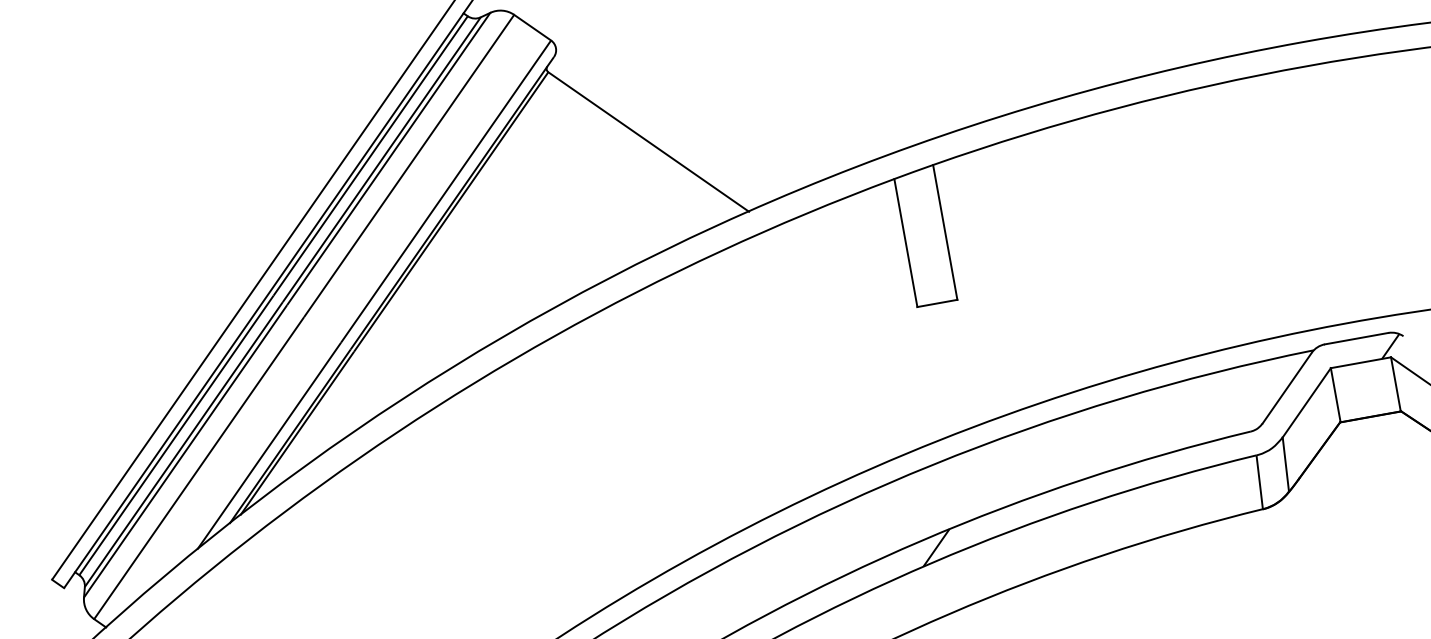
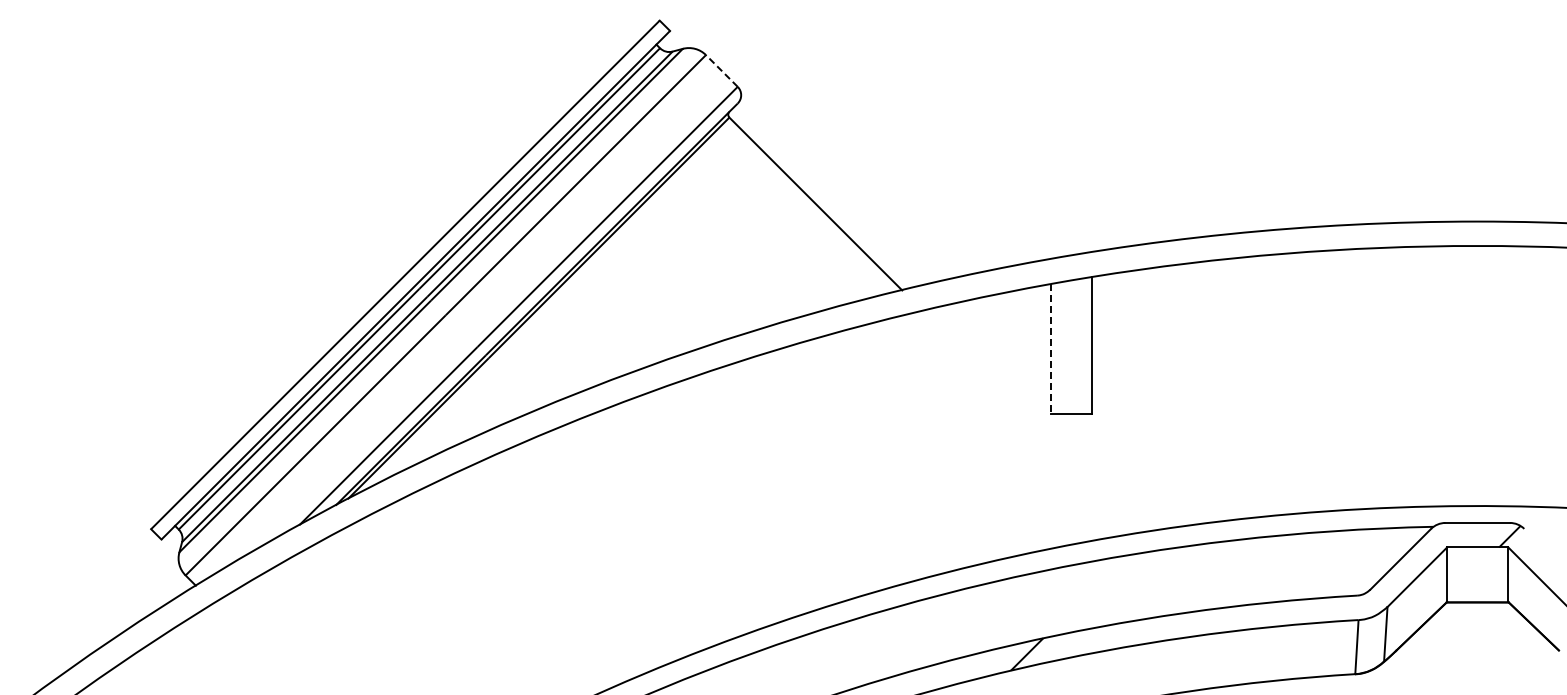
line: (532, 27) -> (721, 70), solid -> dashed
line: (906, 243) -> (1051, 349), solid -> dashed

